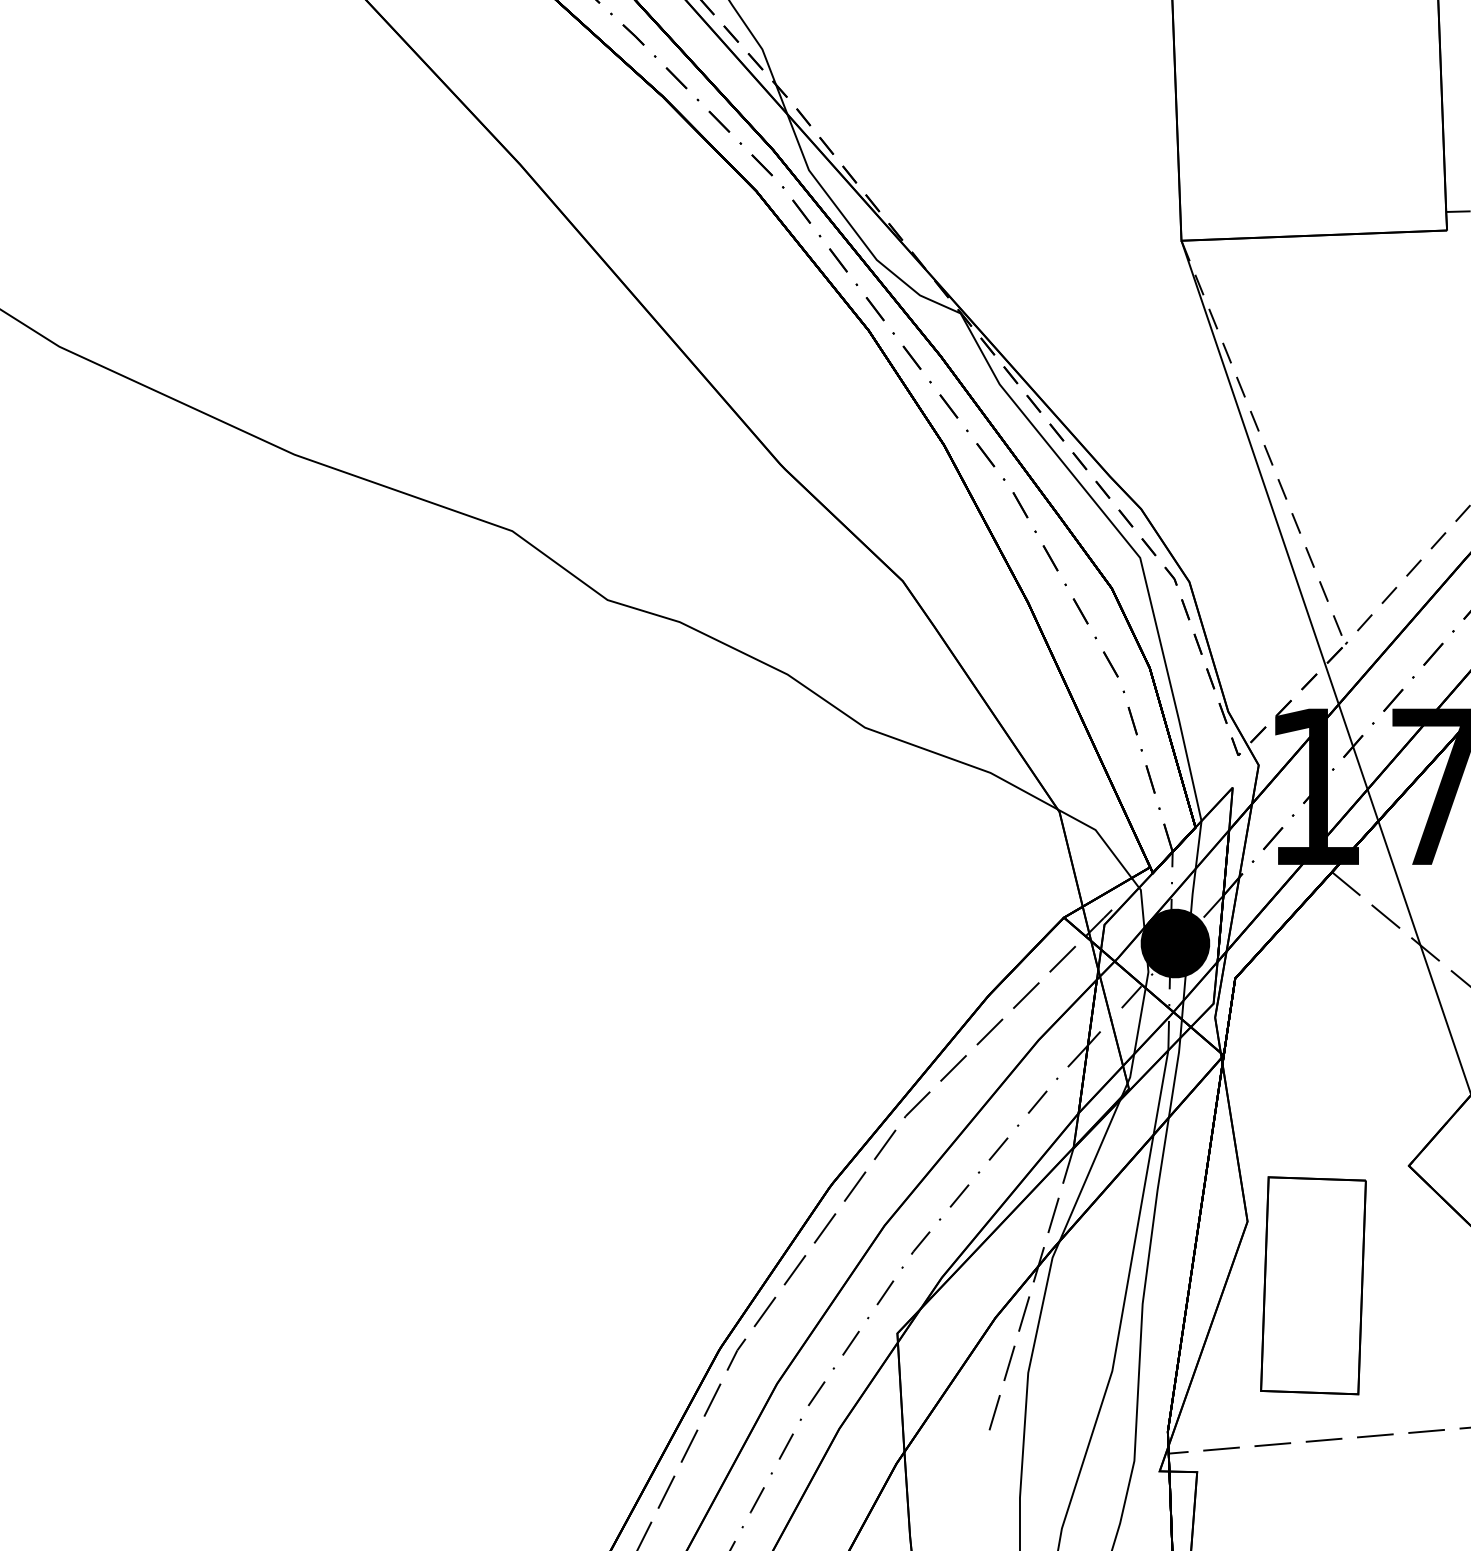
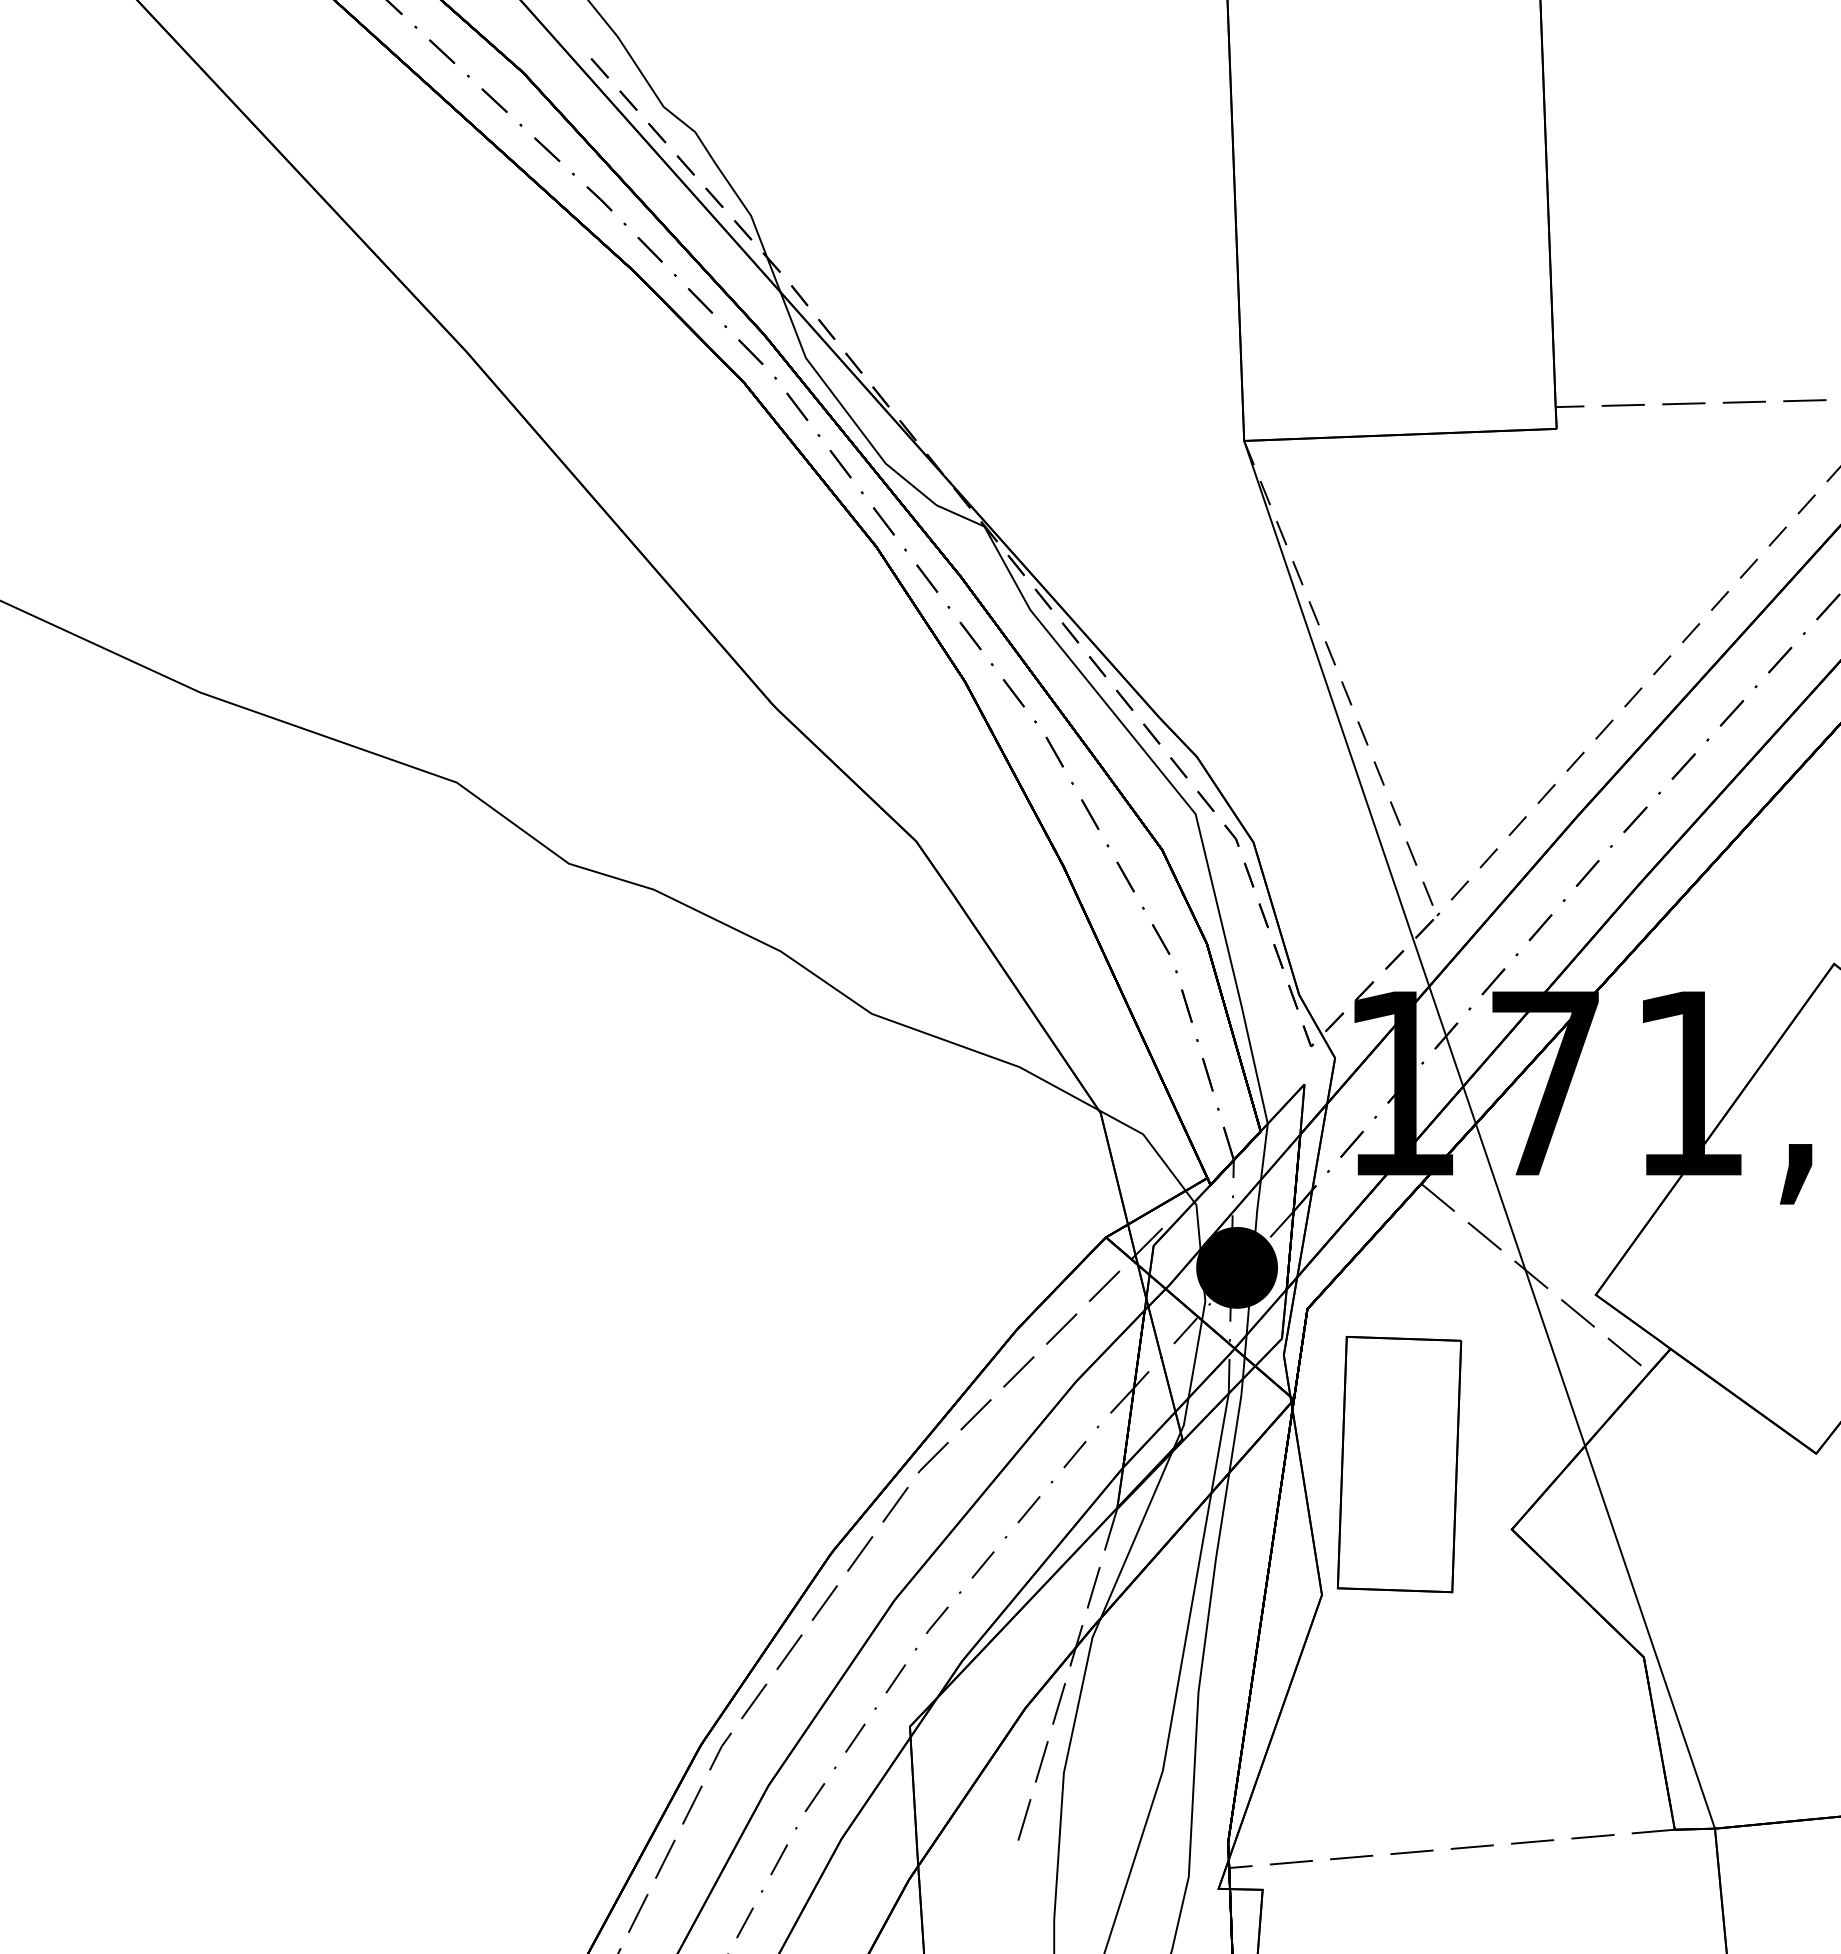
part: (1313, 1285) -> (1399, 1464), moved

